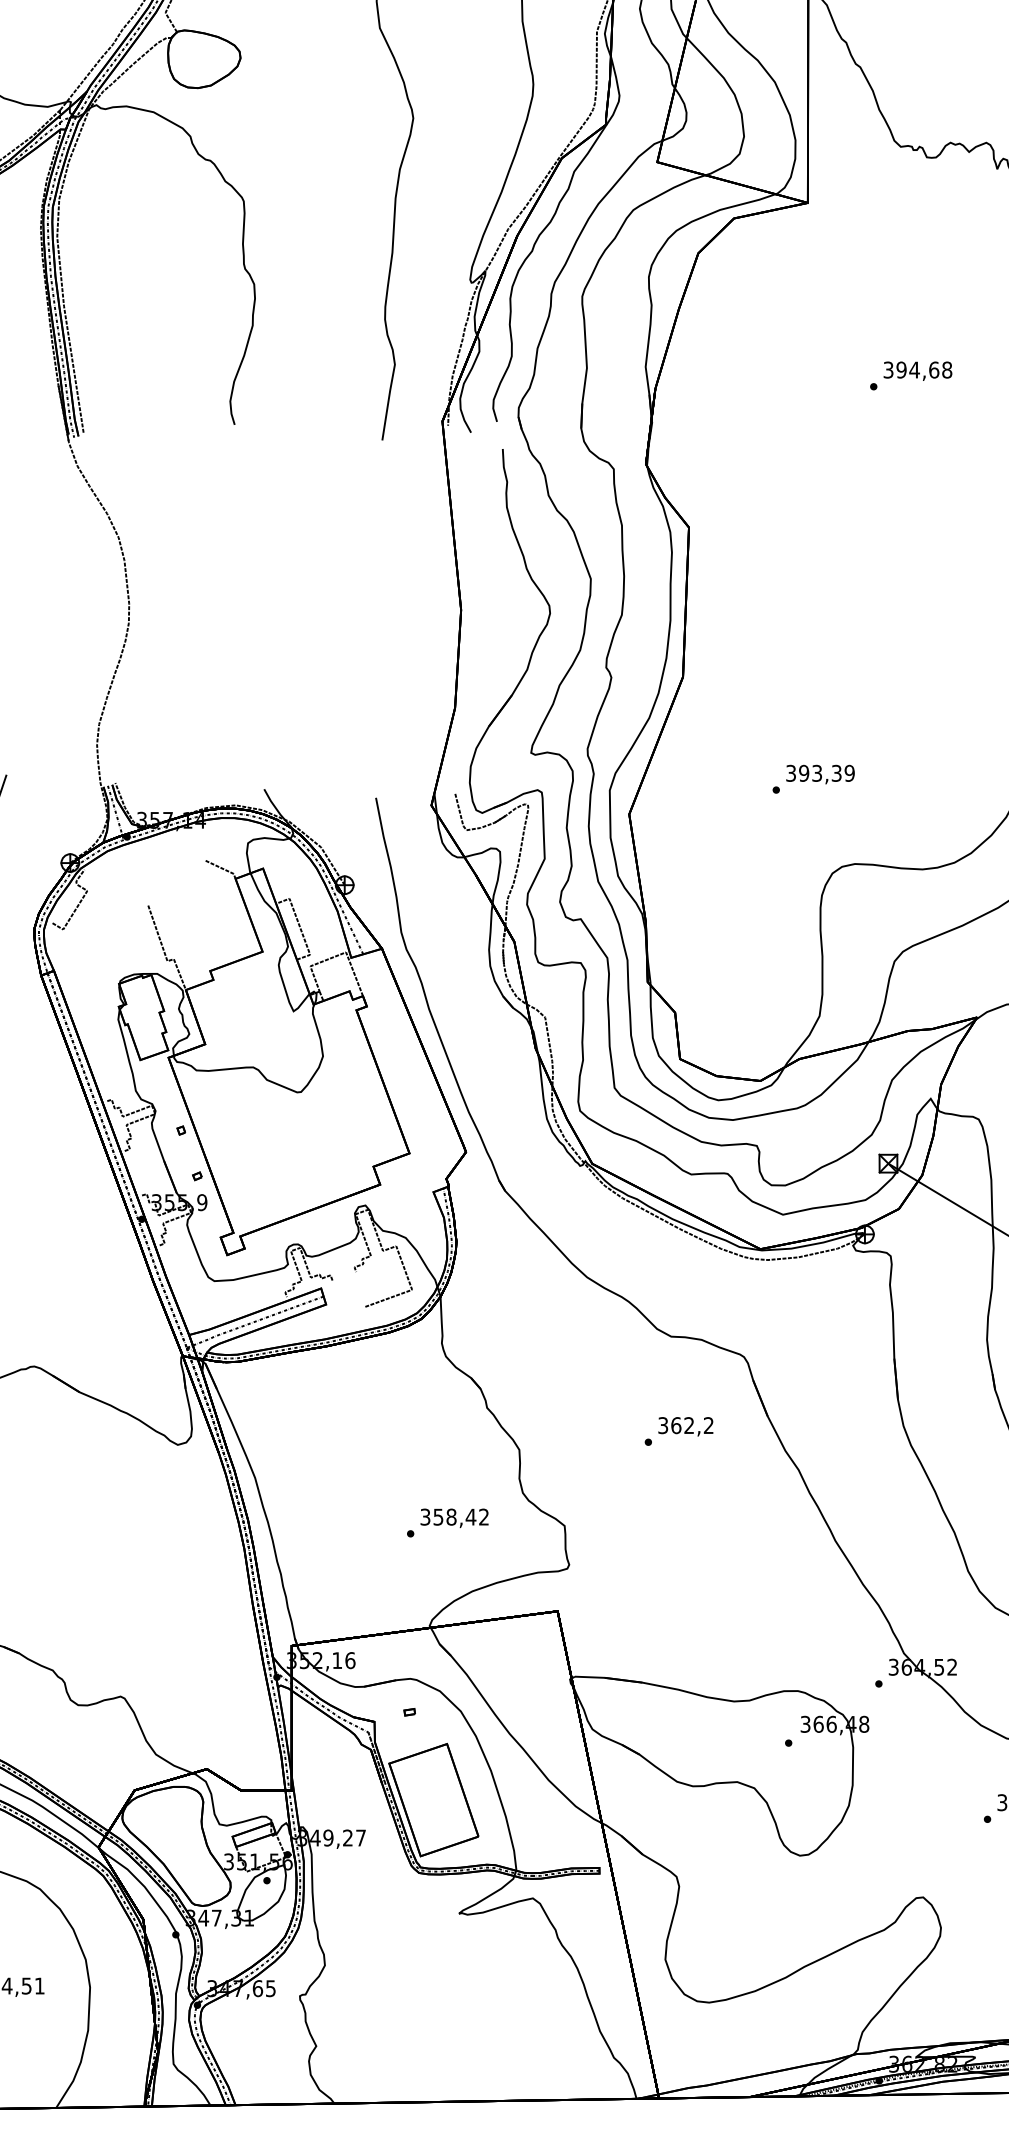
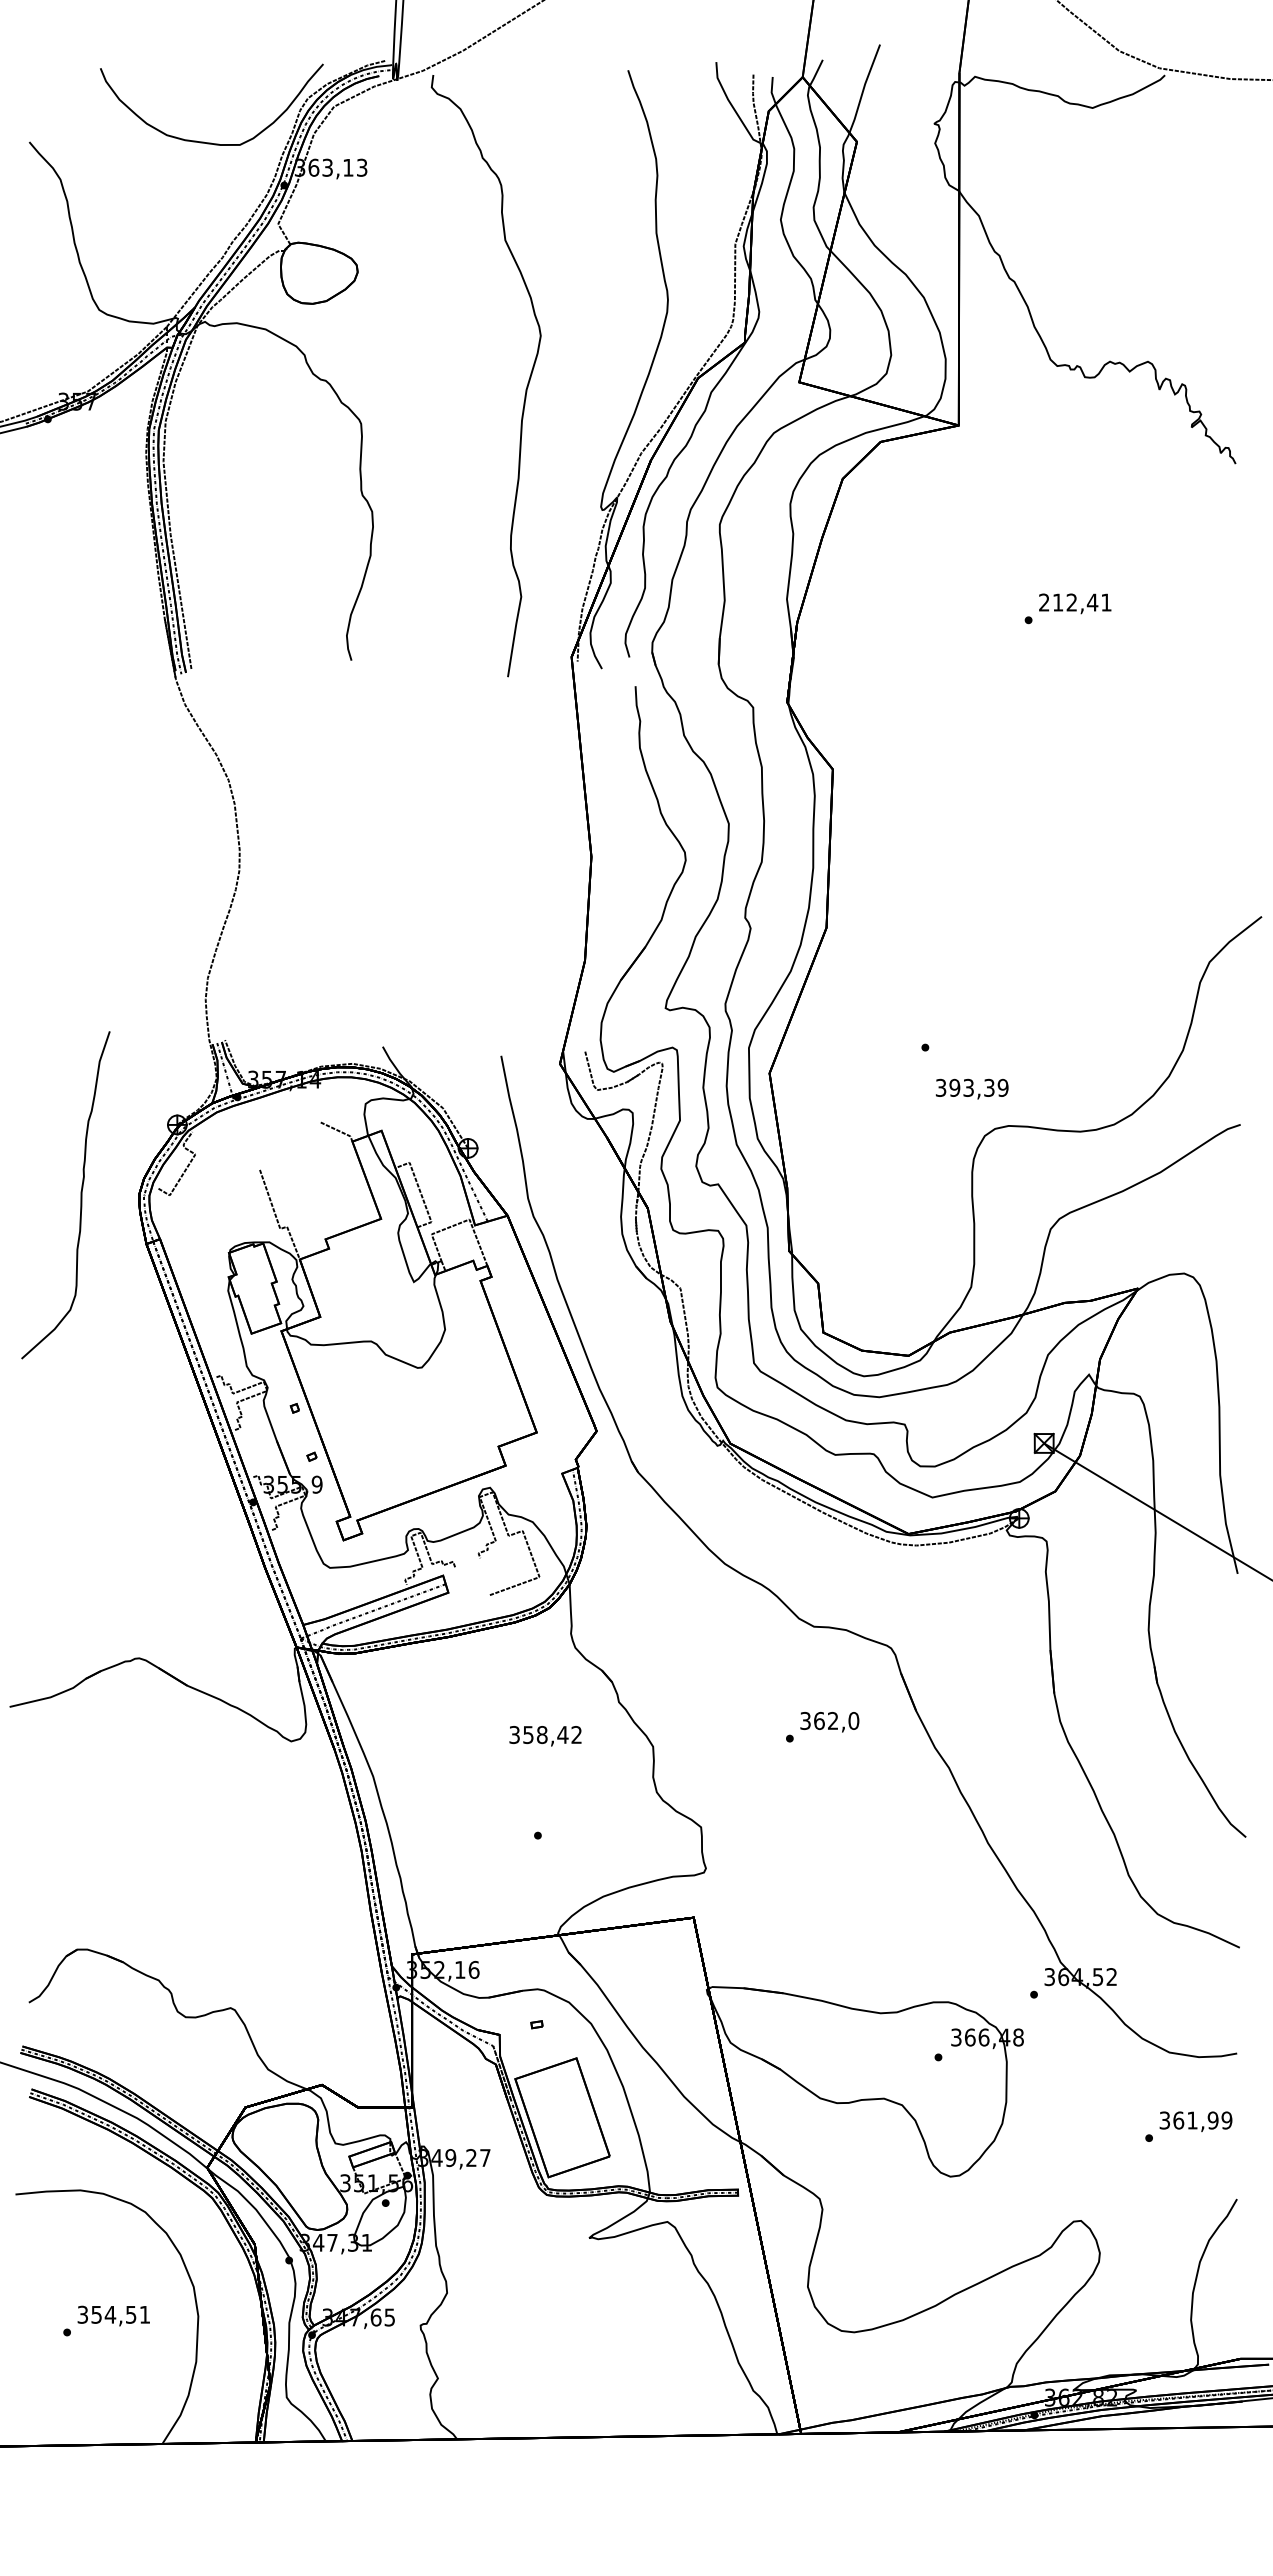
text: (917, 369) -> (1075, 602), 394,68 -> 212,41
text: (820, 773) -> (972, 1088), moved
text: (708, 1425) -> (853, 1720), 362,2 -> 362,0
text: (454, 1518) -> (545, 1736), moved

